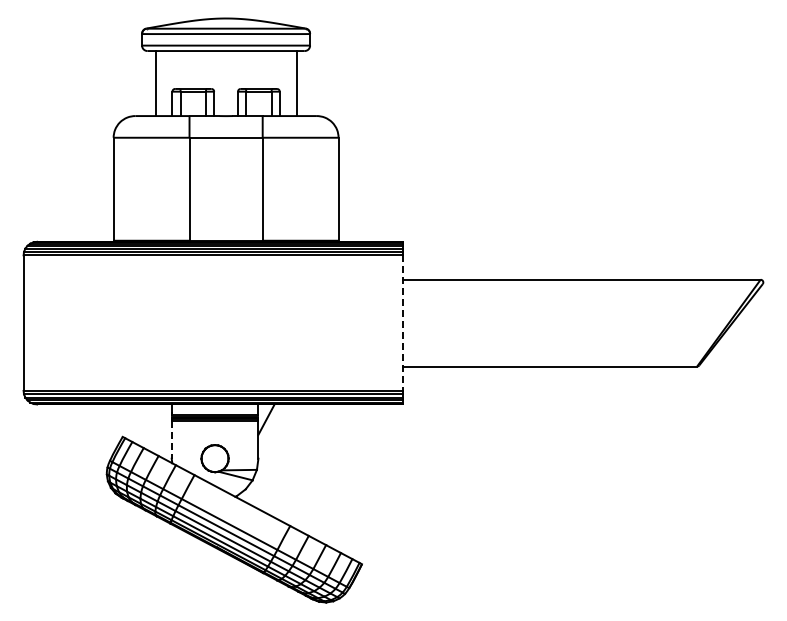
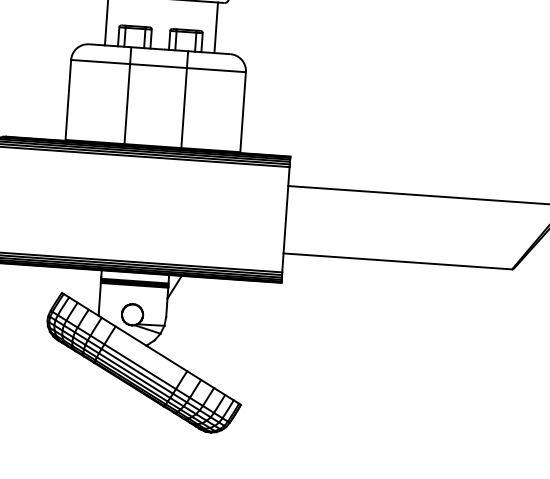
line: (403, 323) -> (286, 220), dashed -> solid
line: (171, 439) -> (99, 297), dashed -> solid

